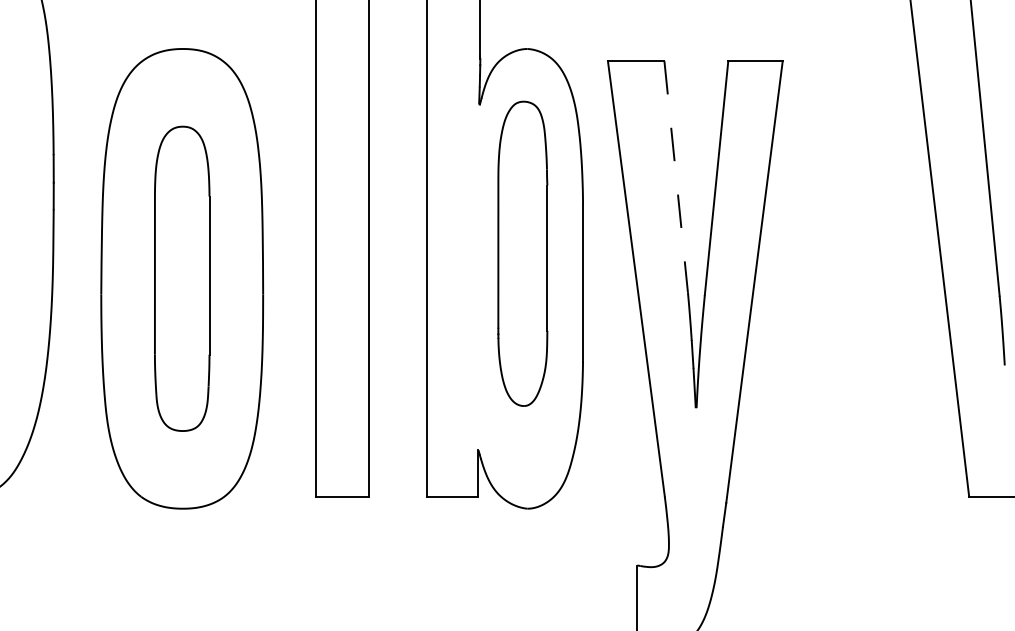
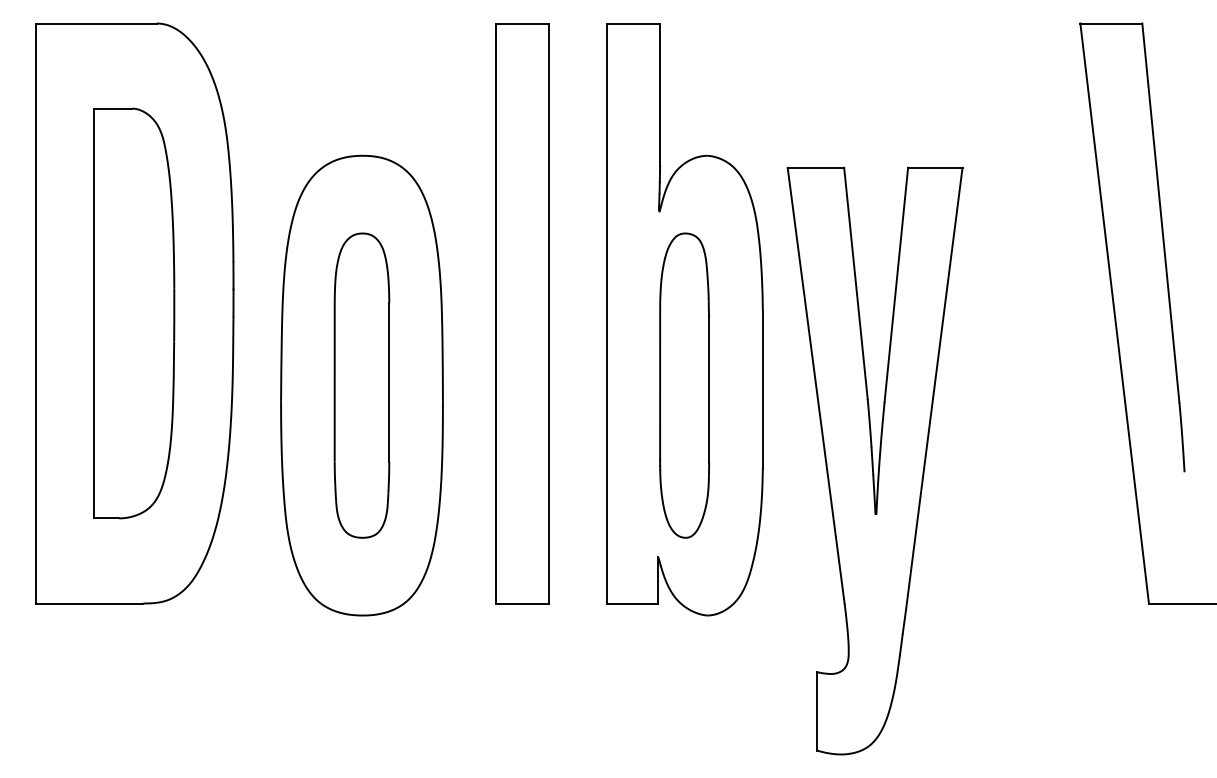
line: (675, 176) -> (855, 283), dashed -> solid
part: (522, 253) -> (684, 385), moved

